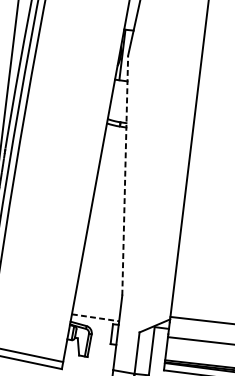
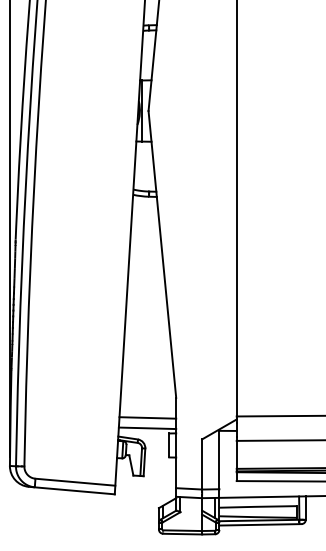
line: (125, 174) -> (162, 253), dashed -> solid
line: (96, 308) -> (147, 417), added
line: (95, 317) -> (147, 428), dashed -> solid

